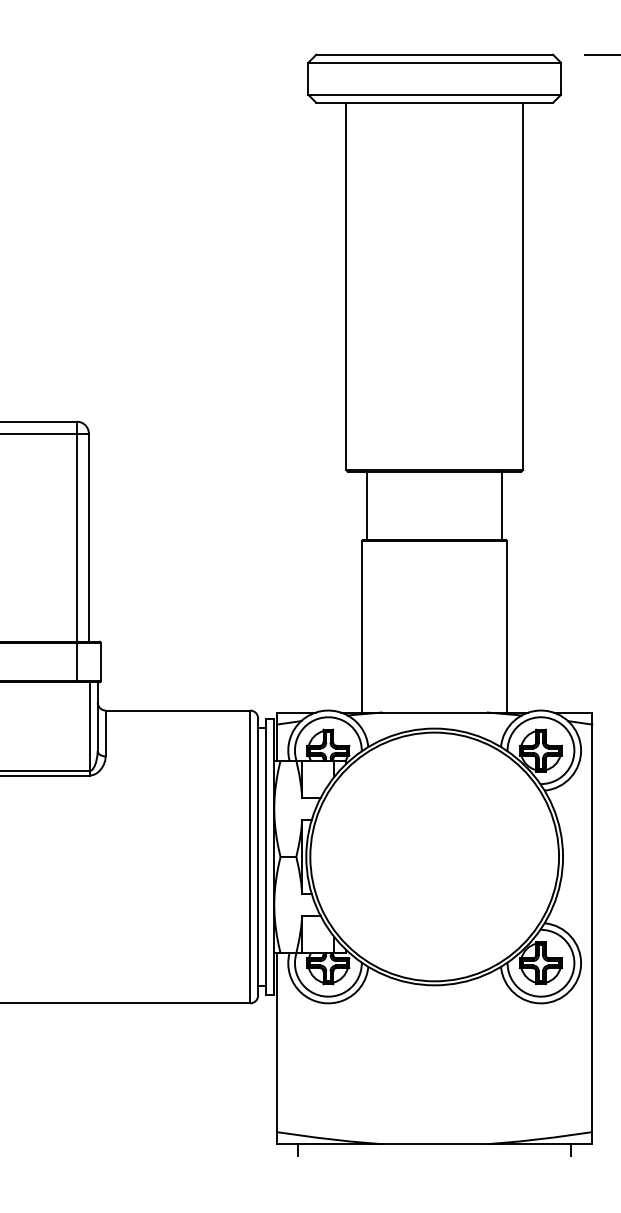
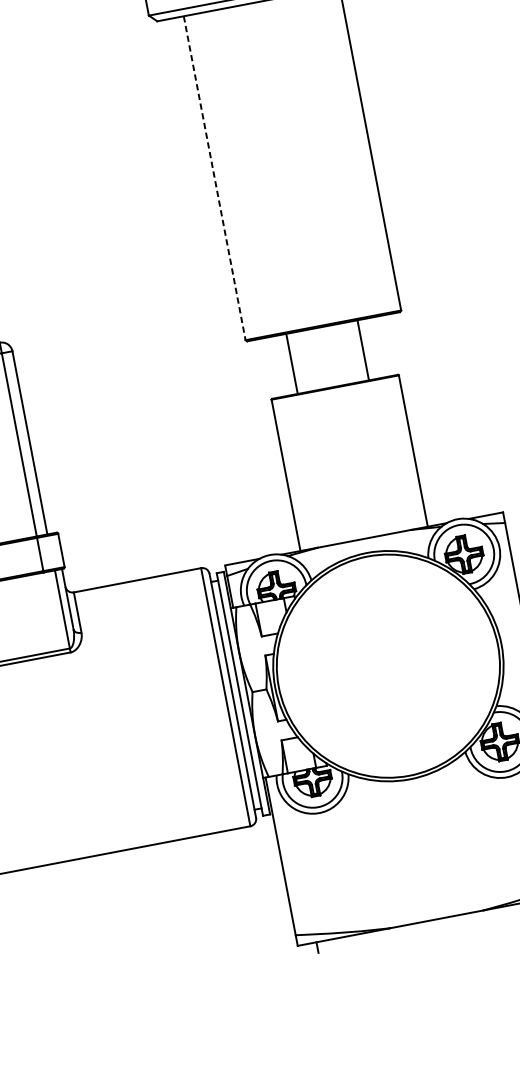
line: (346, 286) -> (214, 178), solid -> dashed
line: (367, 505) -> (292, 363), moved
line: (502, 505) -> (363, 349), moved

